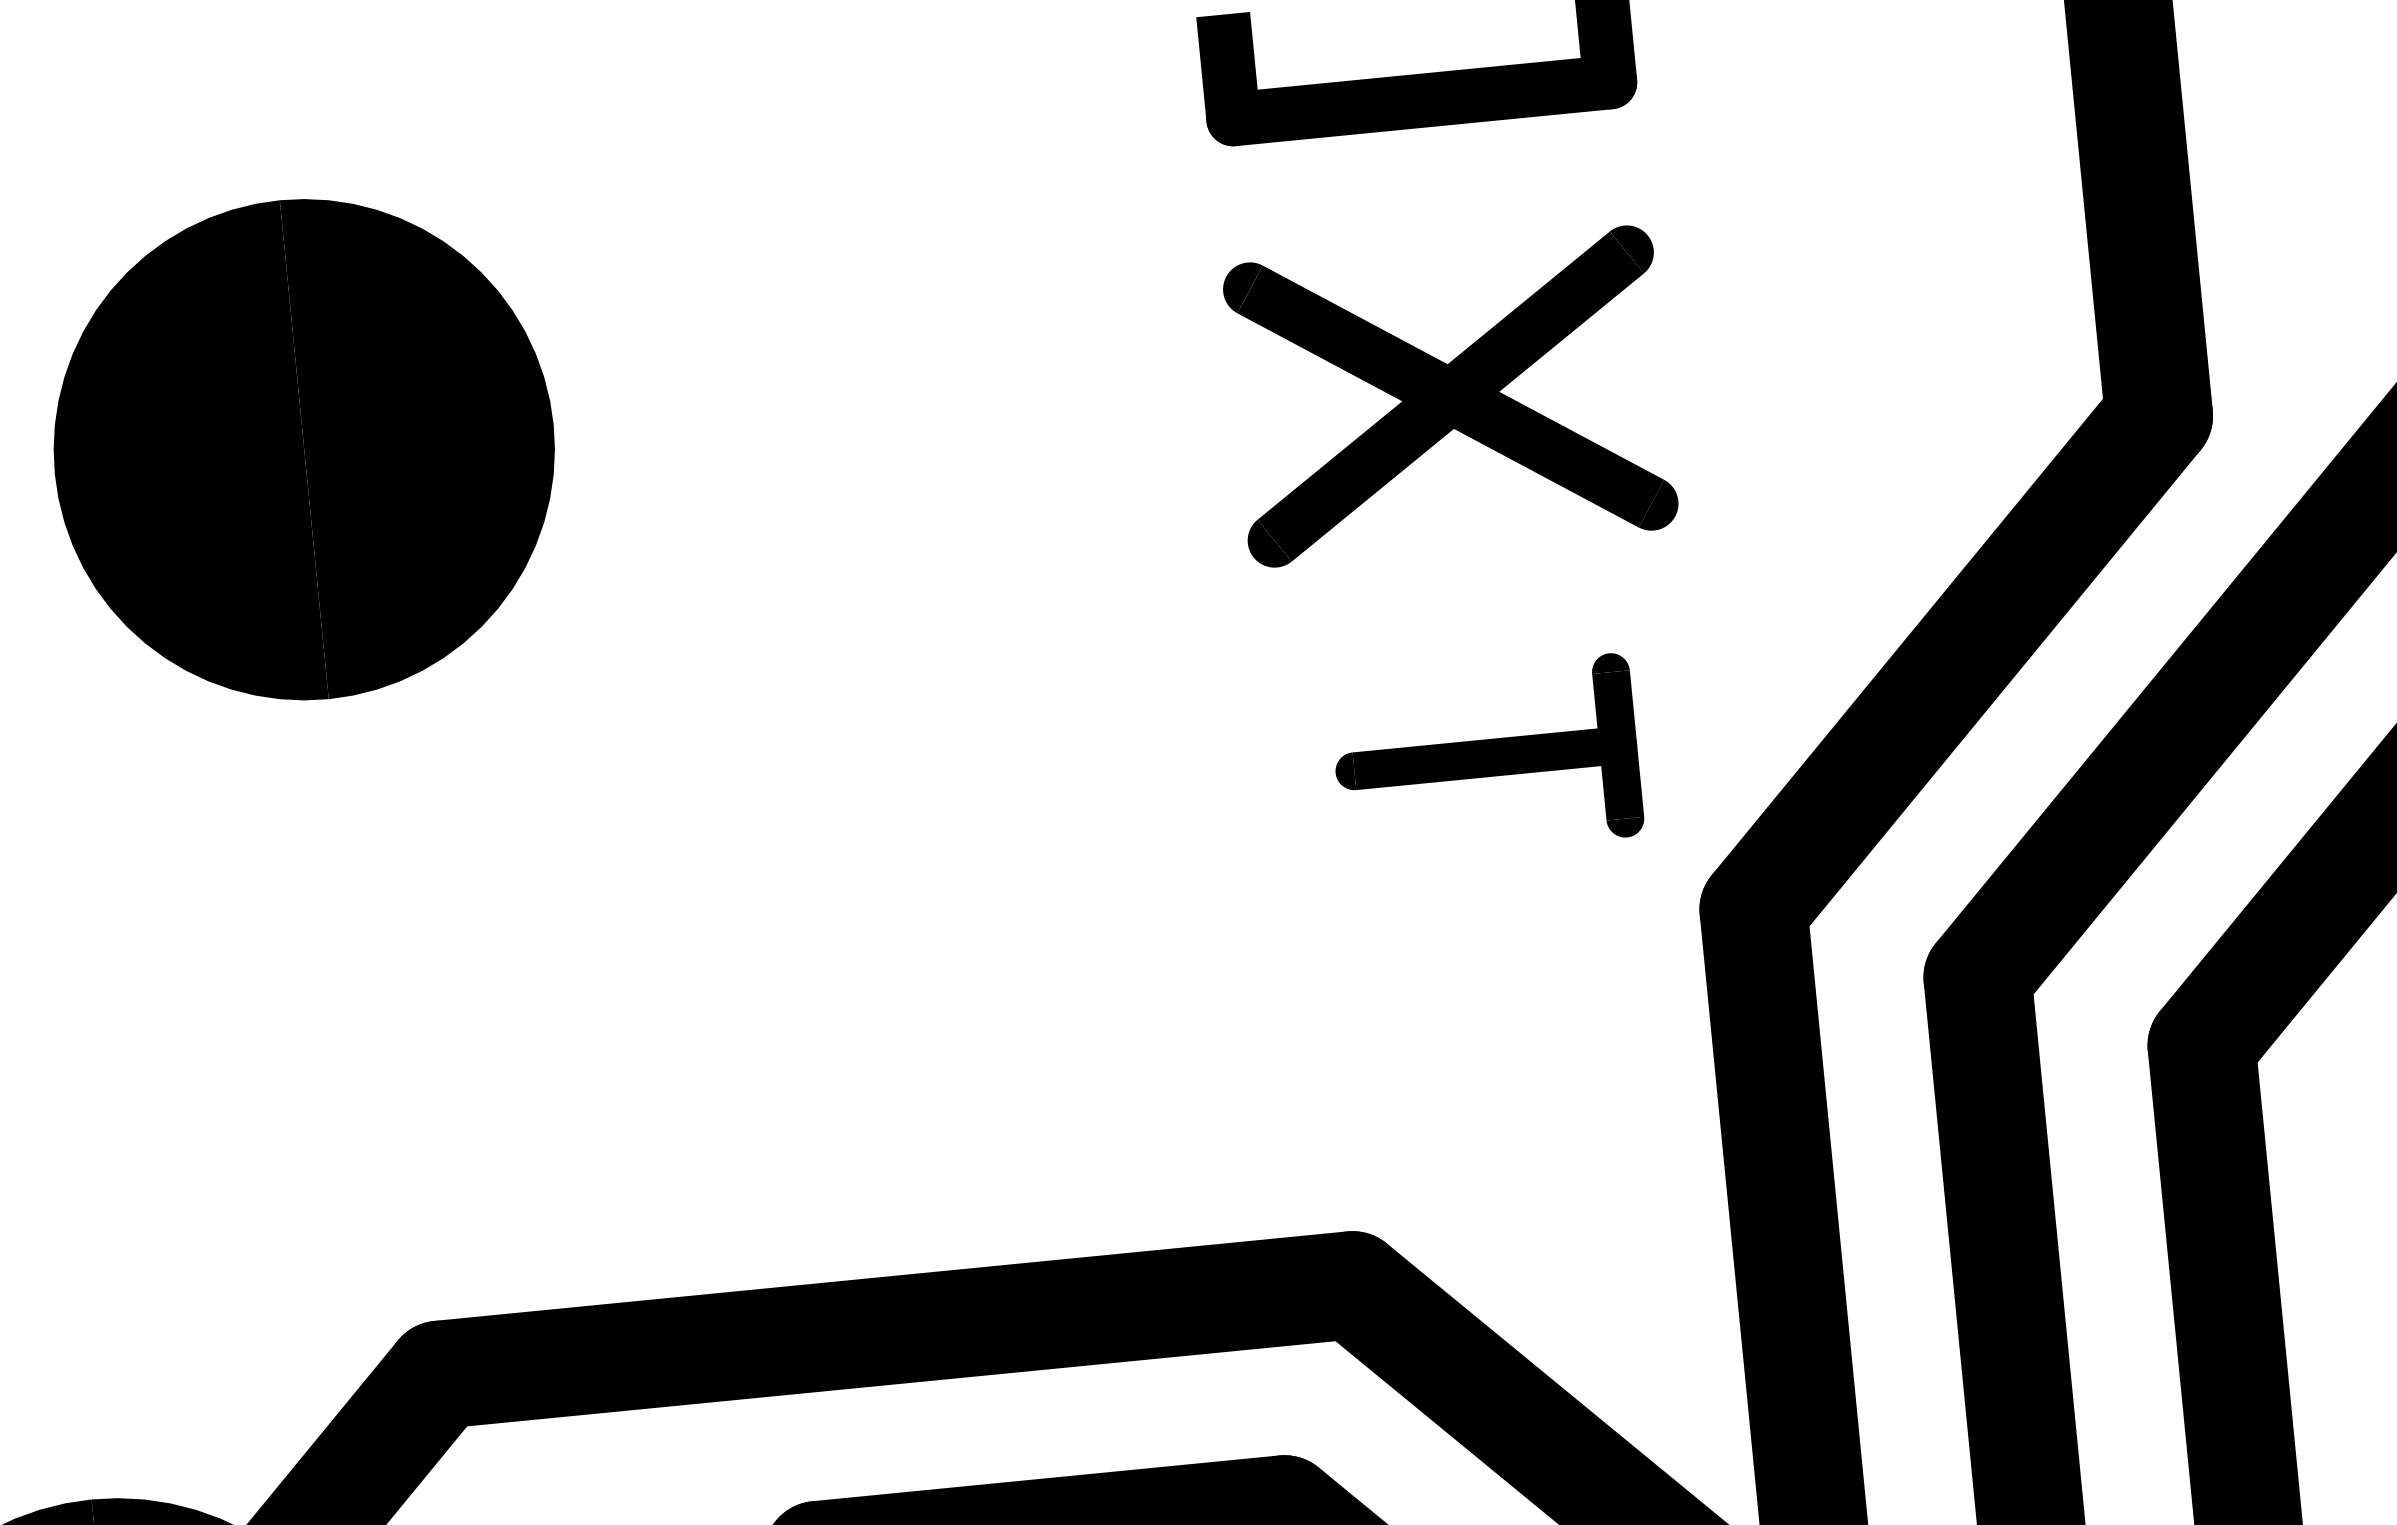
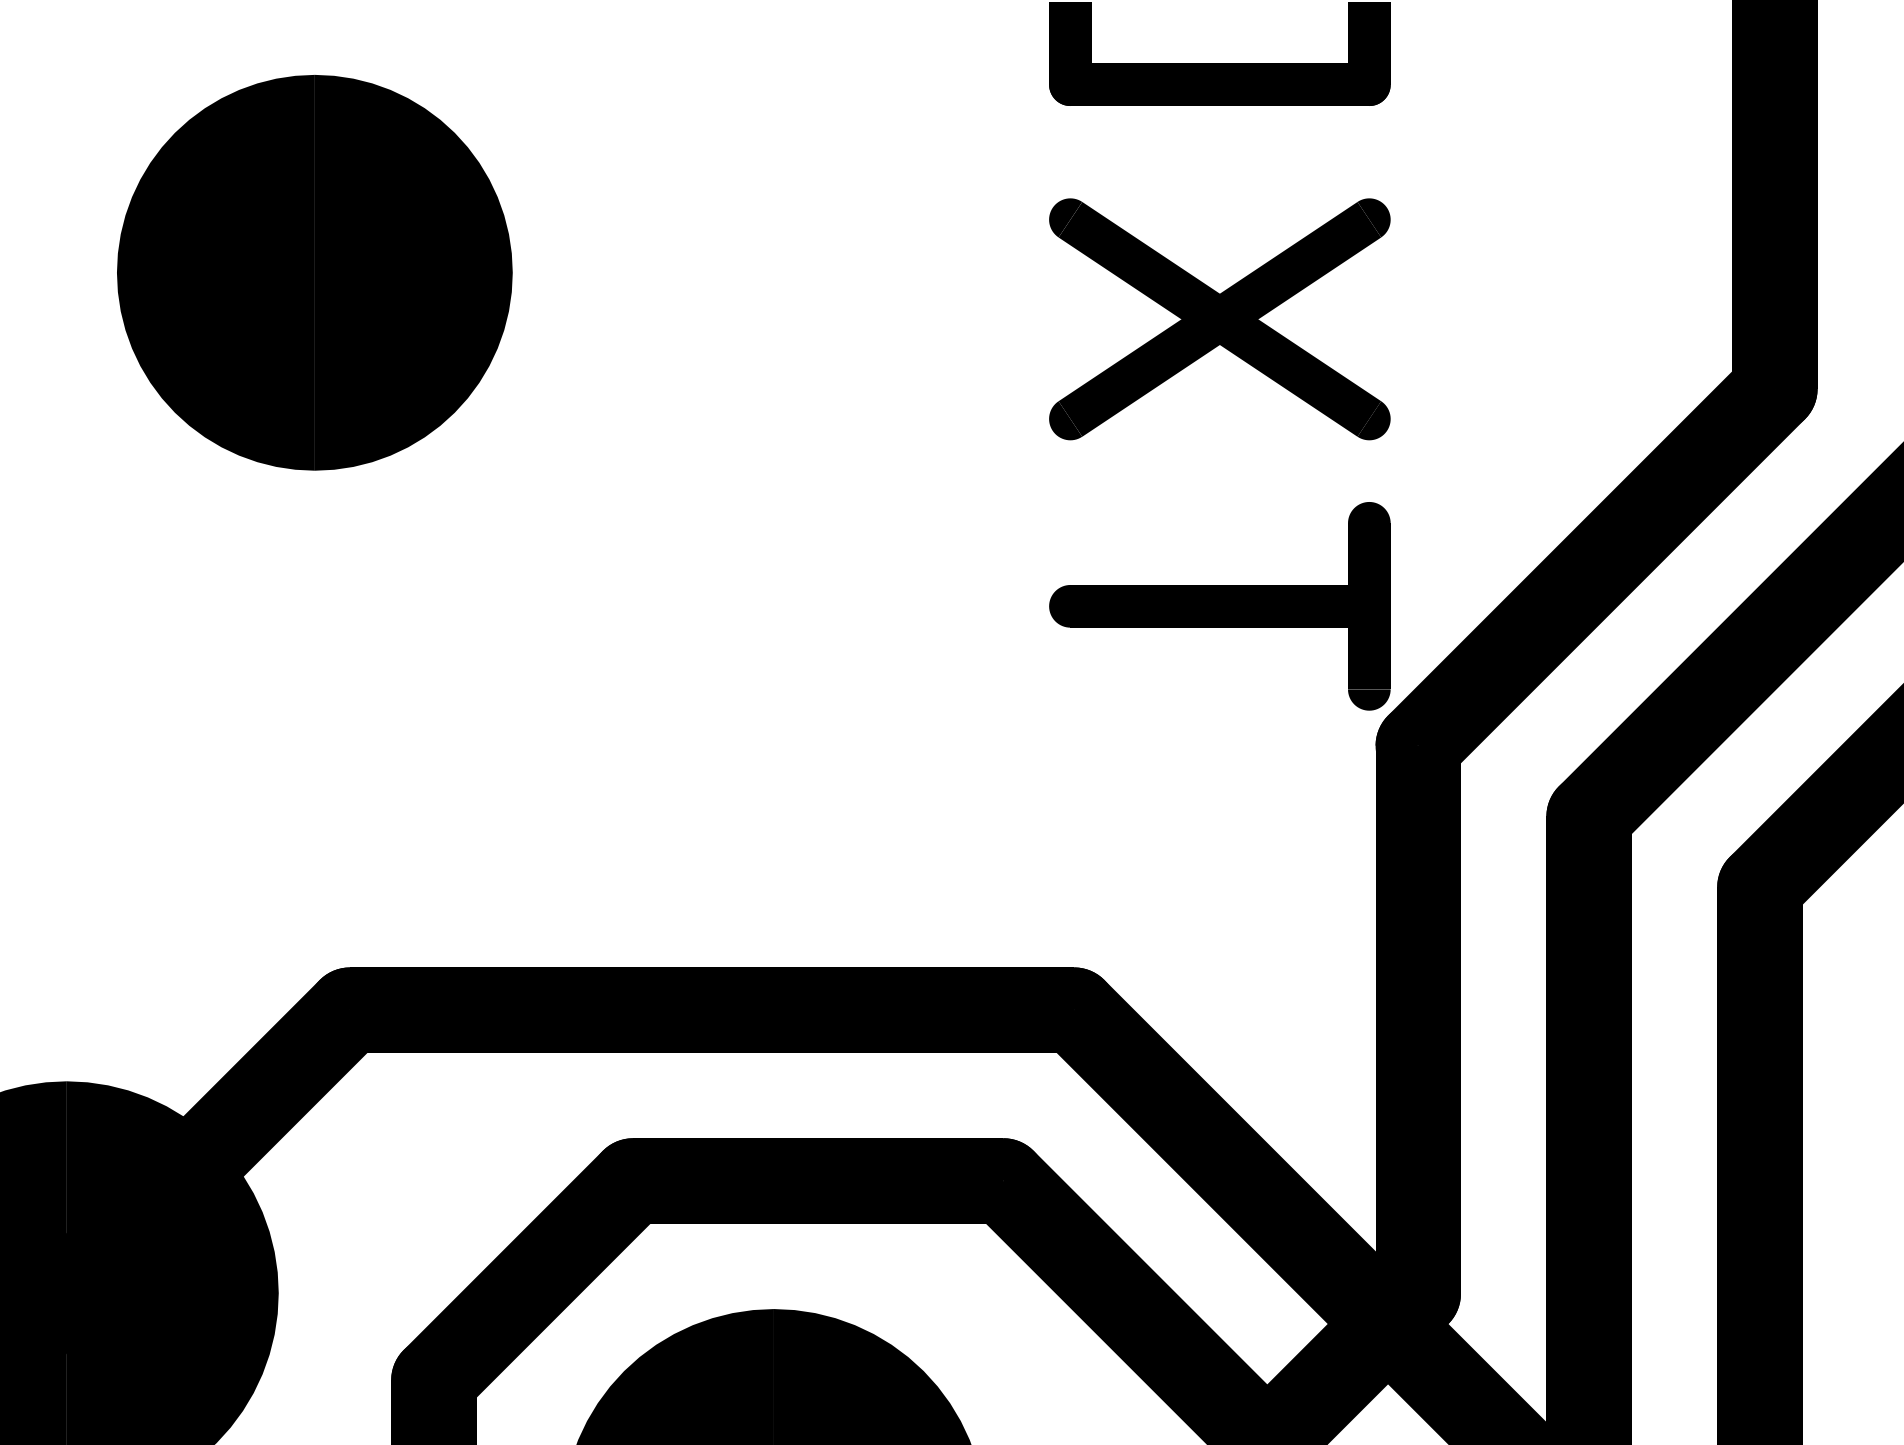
part: (1485, 758) -> (1219, 606), size x1.43

